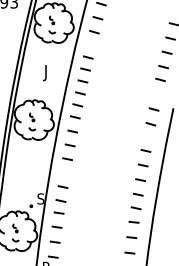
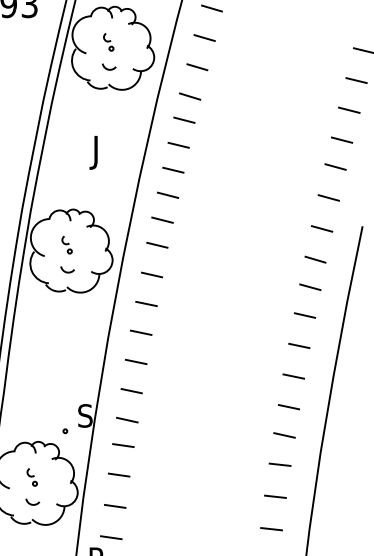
line: (90, 45) -> (189, 95), added
line: (157, 94) -> (329, 197), added
line: (148, 137) -> (310, 287), added
line: (64, 172) -> (134, 360), added

